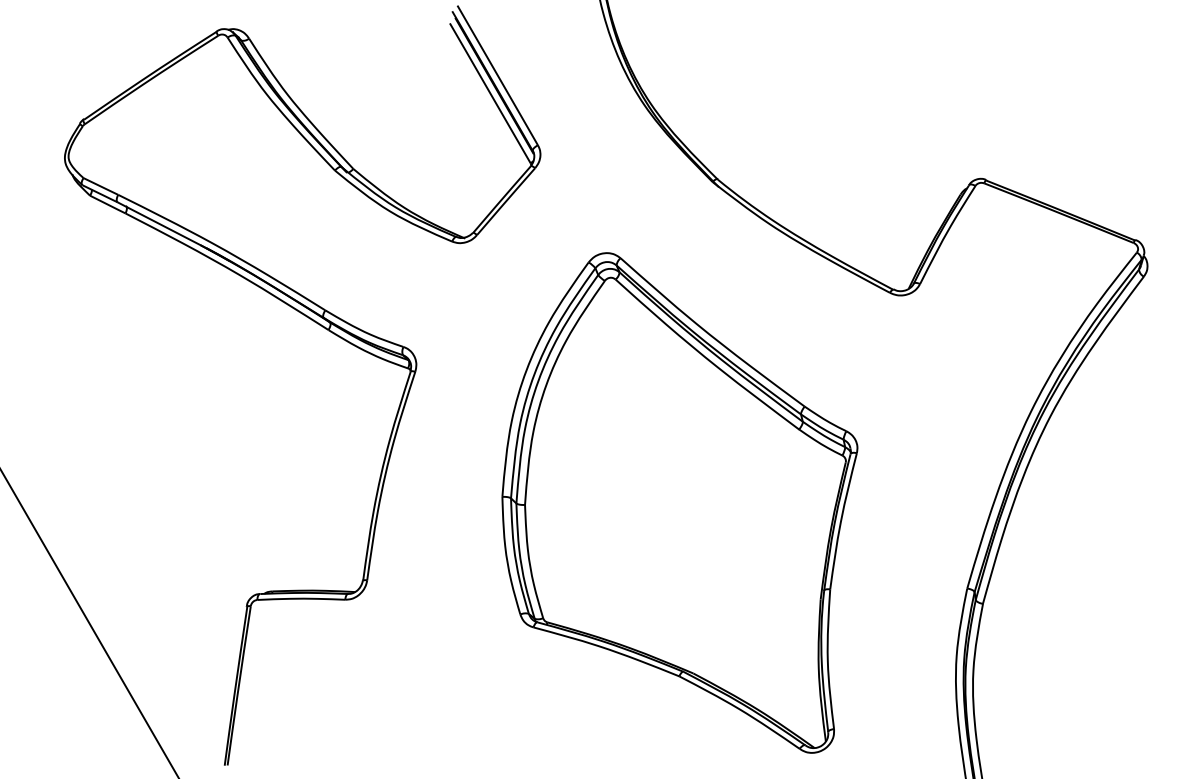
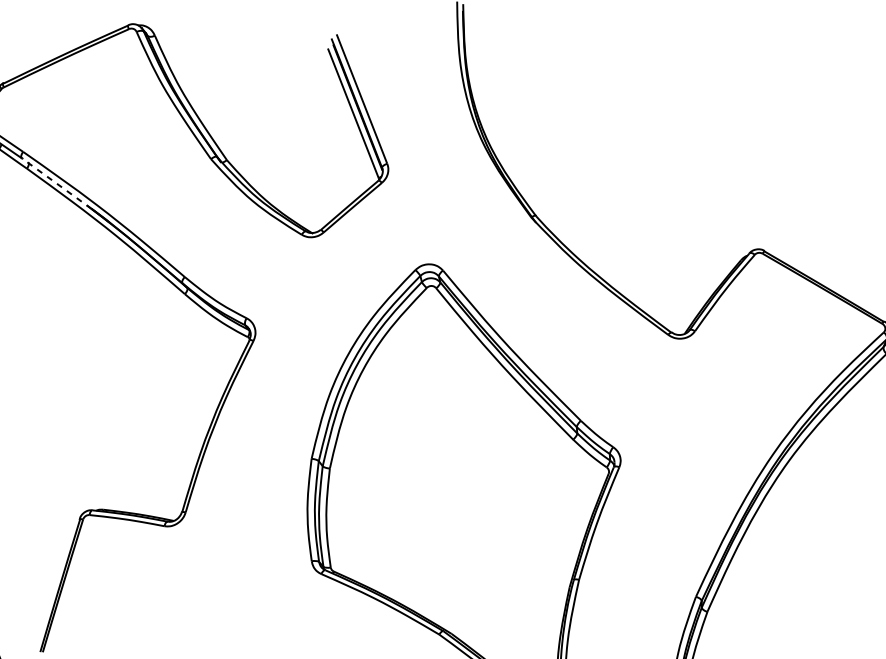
line: (161, 224) -> (56, 182), solid -> dashed

